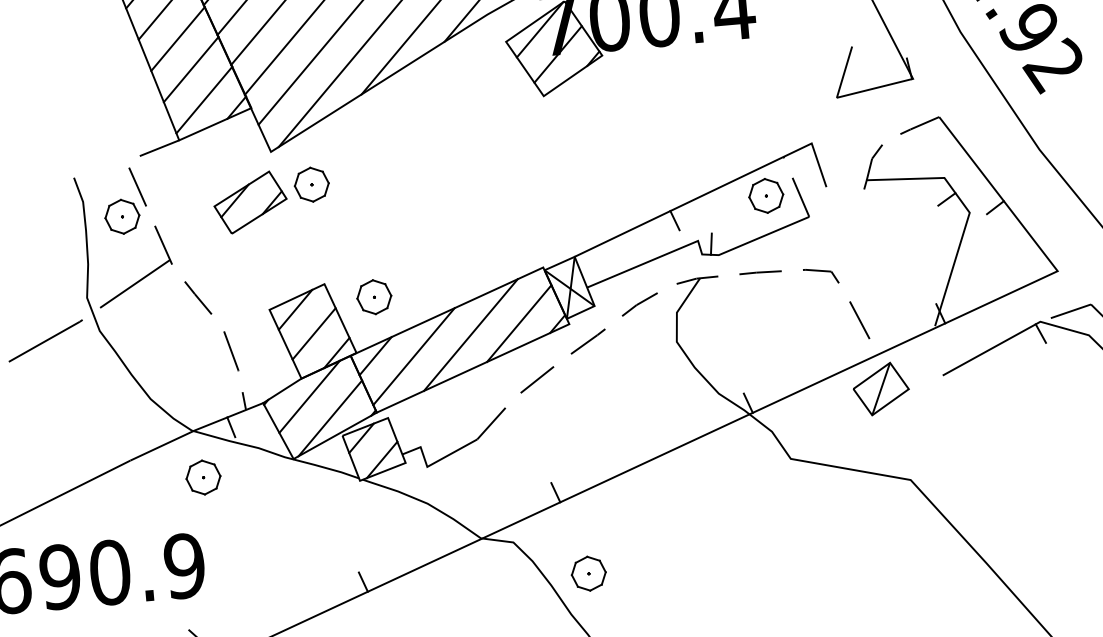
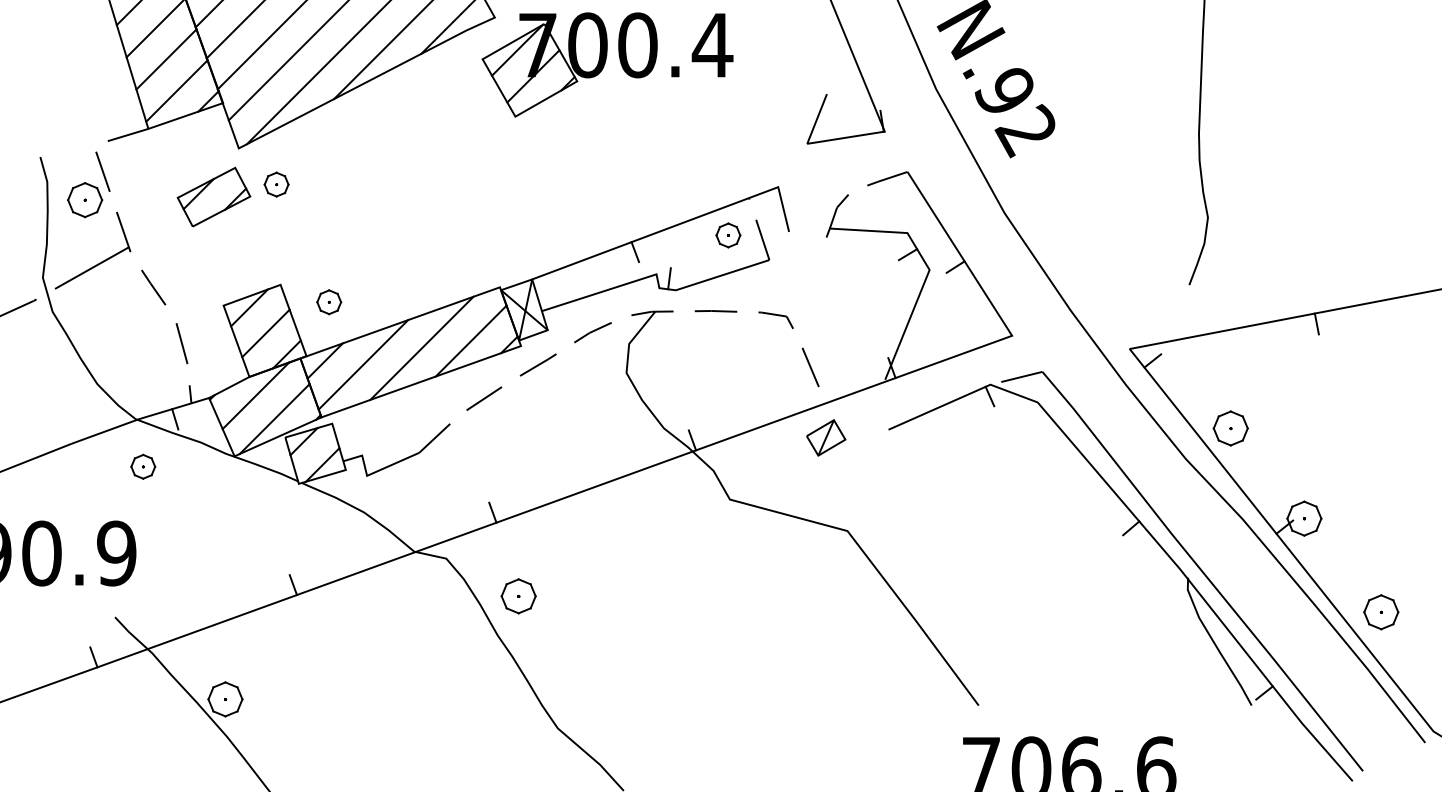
part: (311, 184) -> (276, 184), size x0.7
part: (766, 195) -> (728, 235), size x0.7
part: (374, 297) -> (329, 302), size x0.7
part: (881, 388) -> (826, 437), size x0.7
part: (203, 477) -> (143, 466), size x0.7

